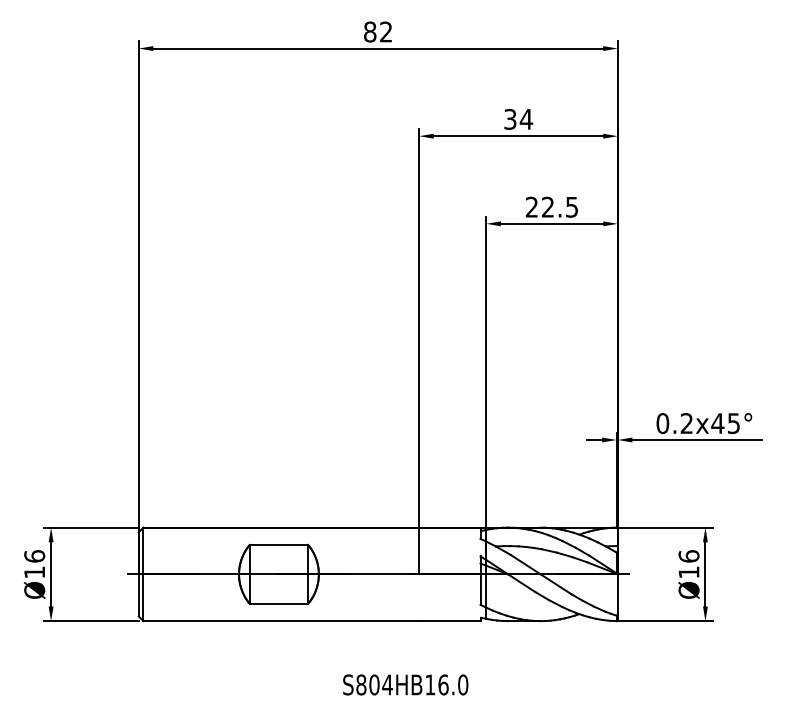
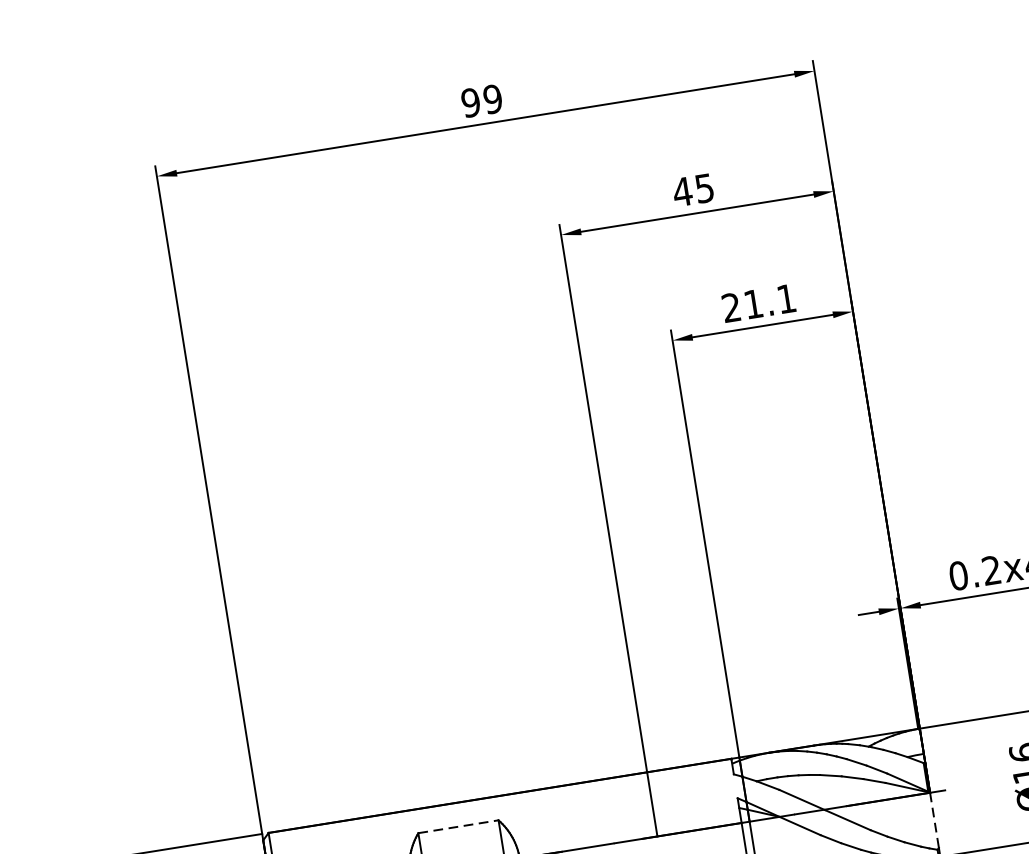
text: (377, 31) -> (480, 100), 82 -> 99
text: (518, 118) -> (693, 188), 34 -> 45
text: (559, 206) -> (769, 300), 22.5 -> 21.1
line: (279, 544) -> (459, 826), solid -> dashed
line: (617, 594) -> (934, 820), solid -> dashed

